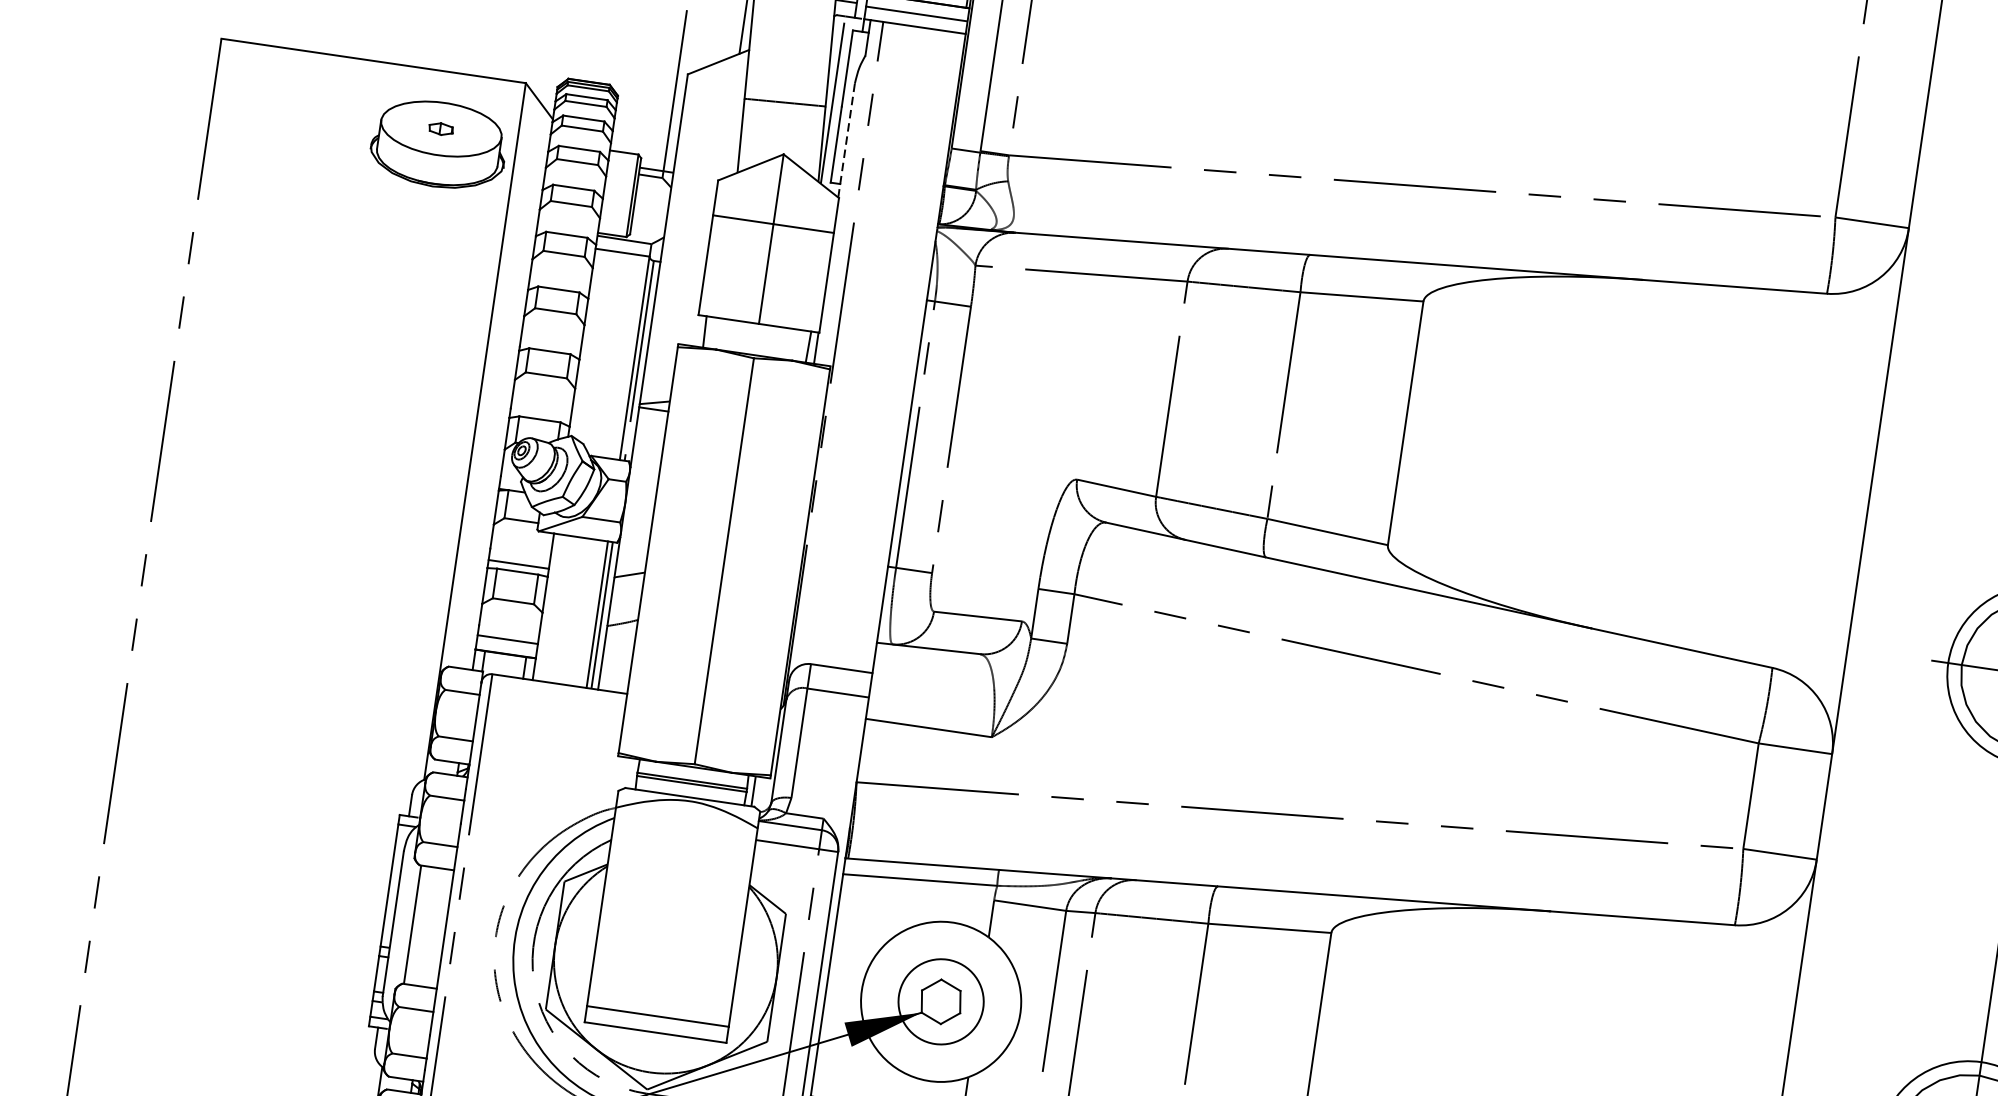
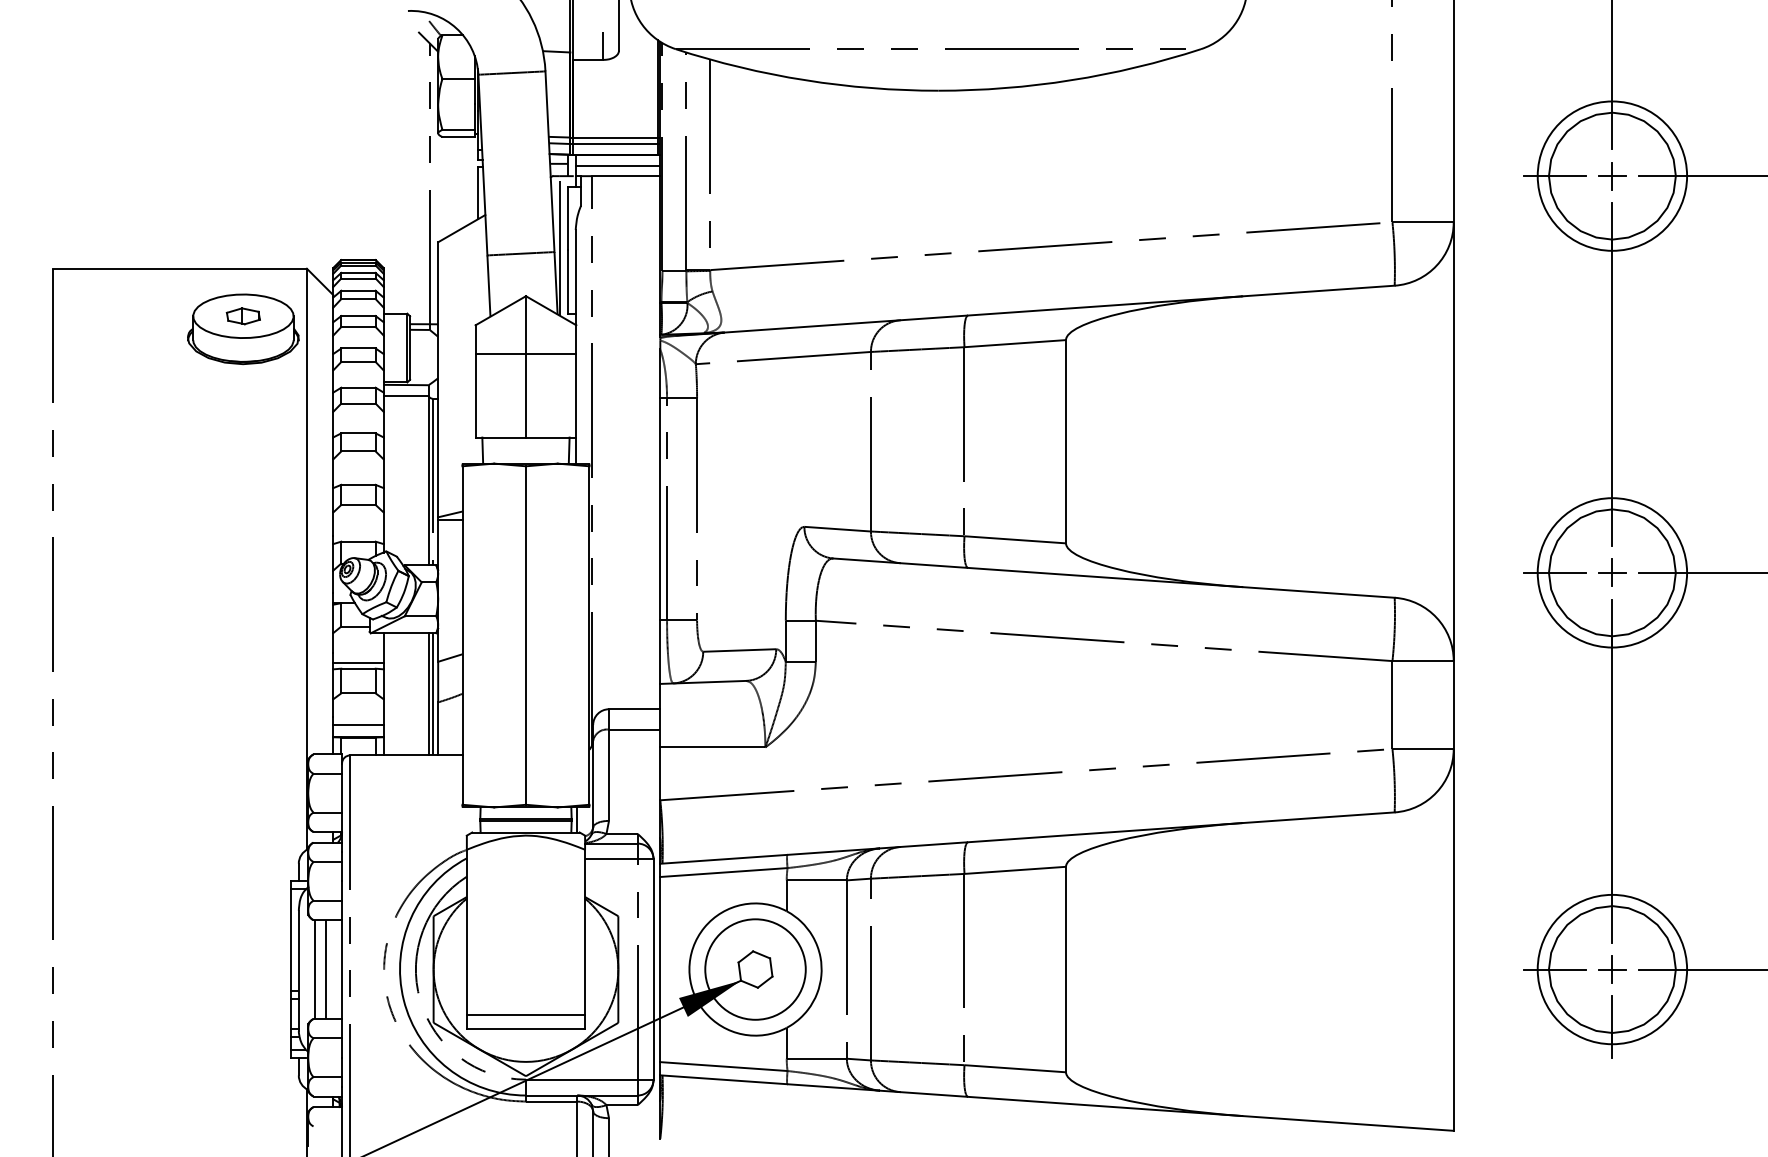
part: (440, 129) -> (242, 316), size x1.67
line: (846, 139) -> (575, 276), dashed -> solid
line: (426, 926) -> (326, 969), added
circle: (941, 1001) -> (755, 969), size x1.43

